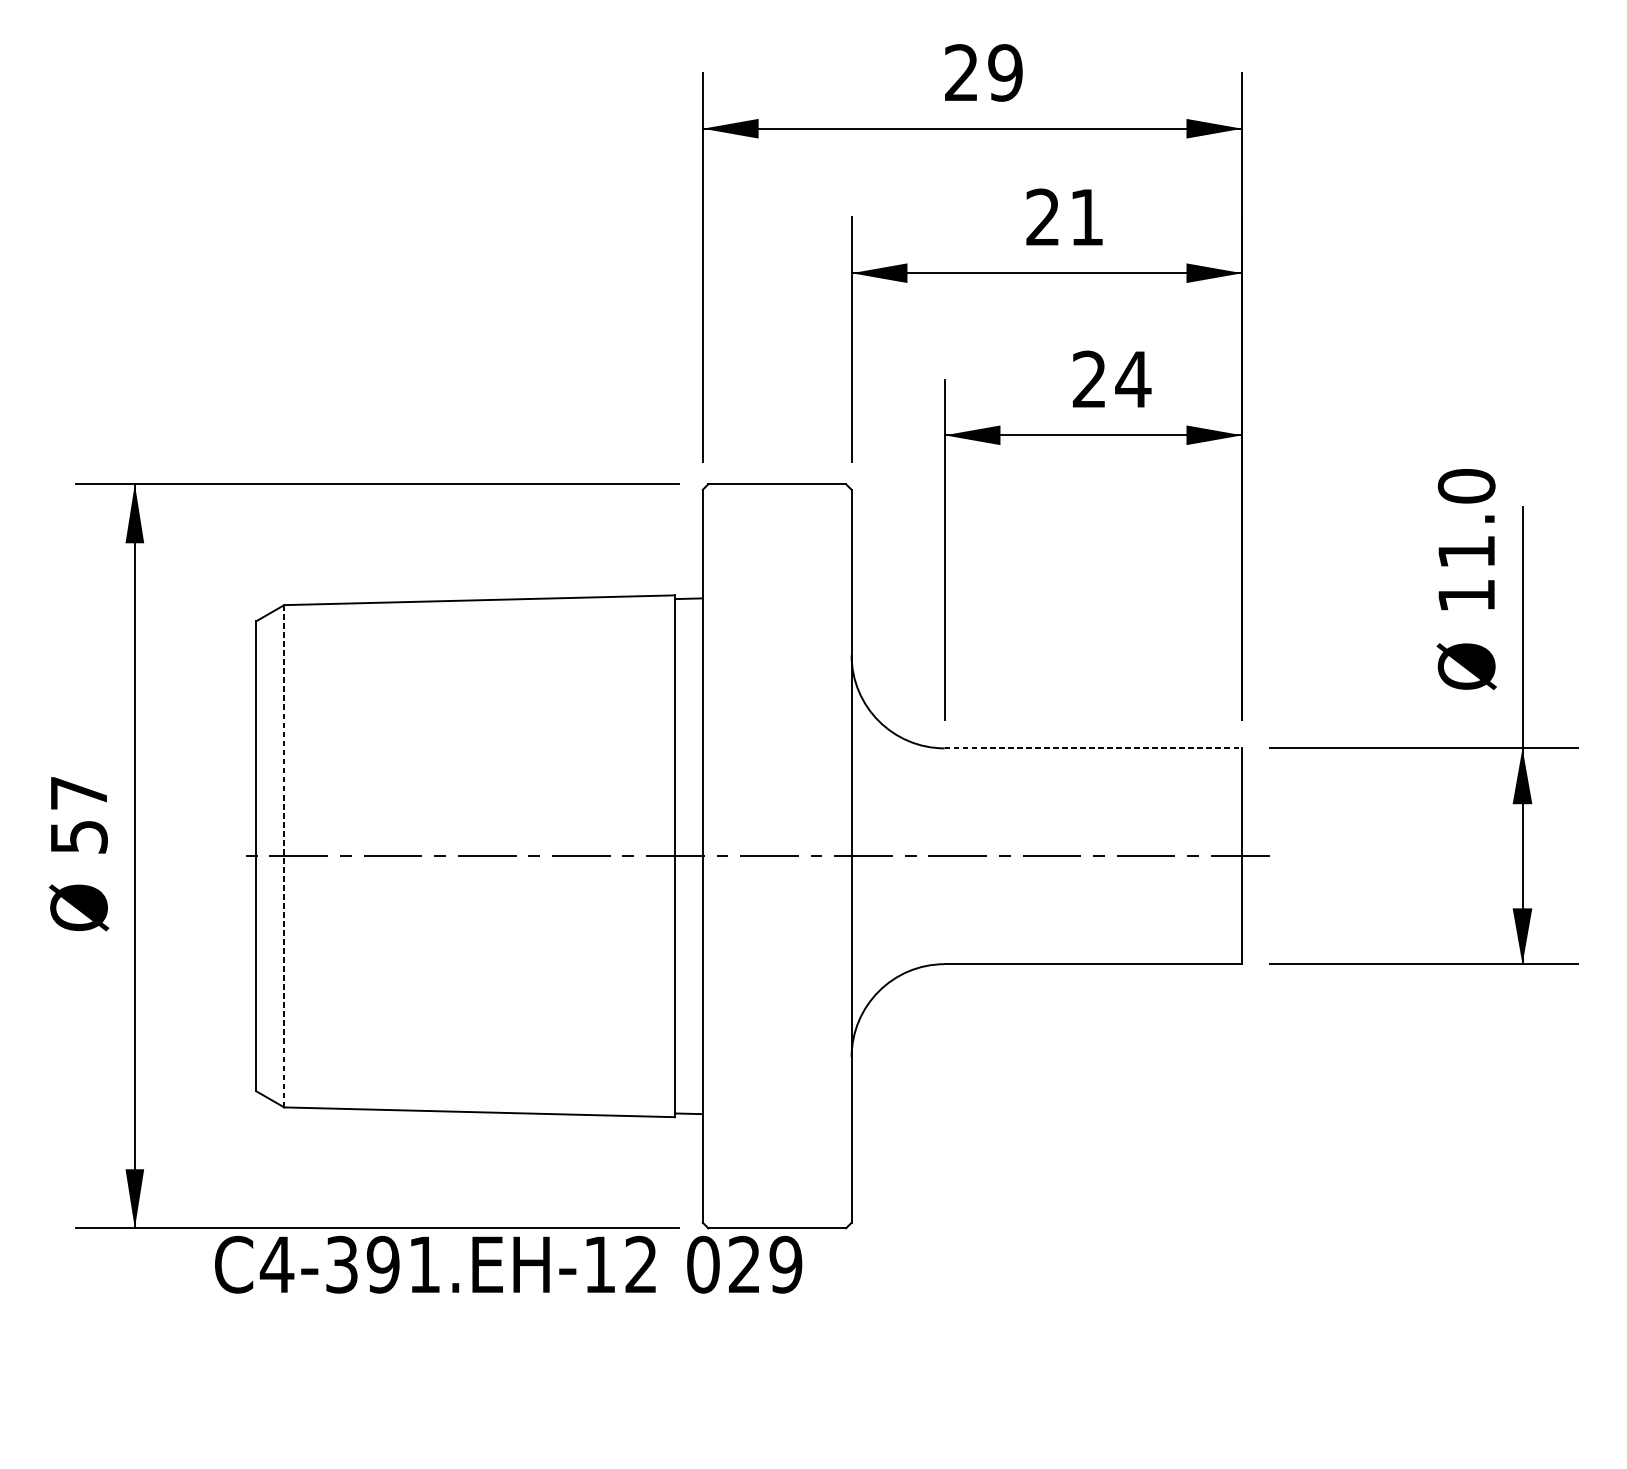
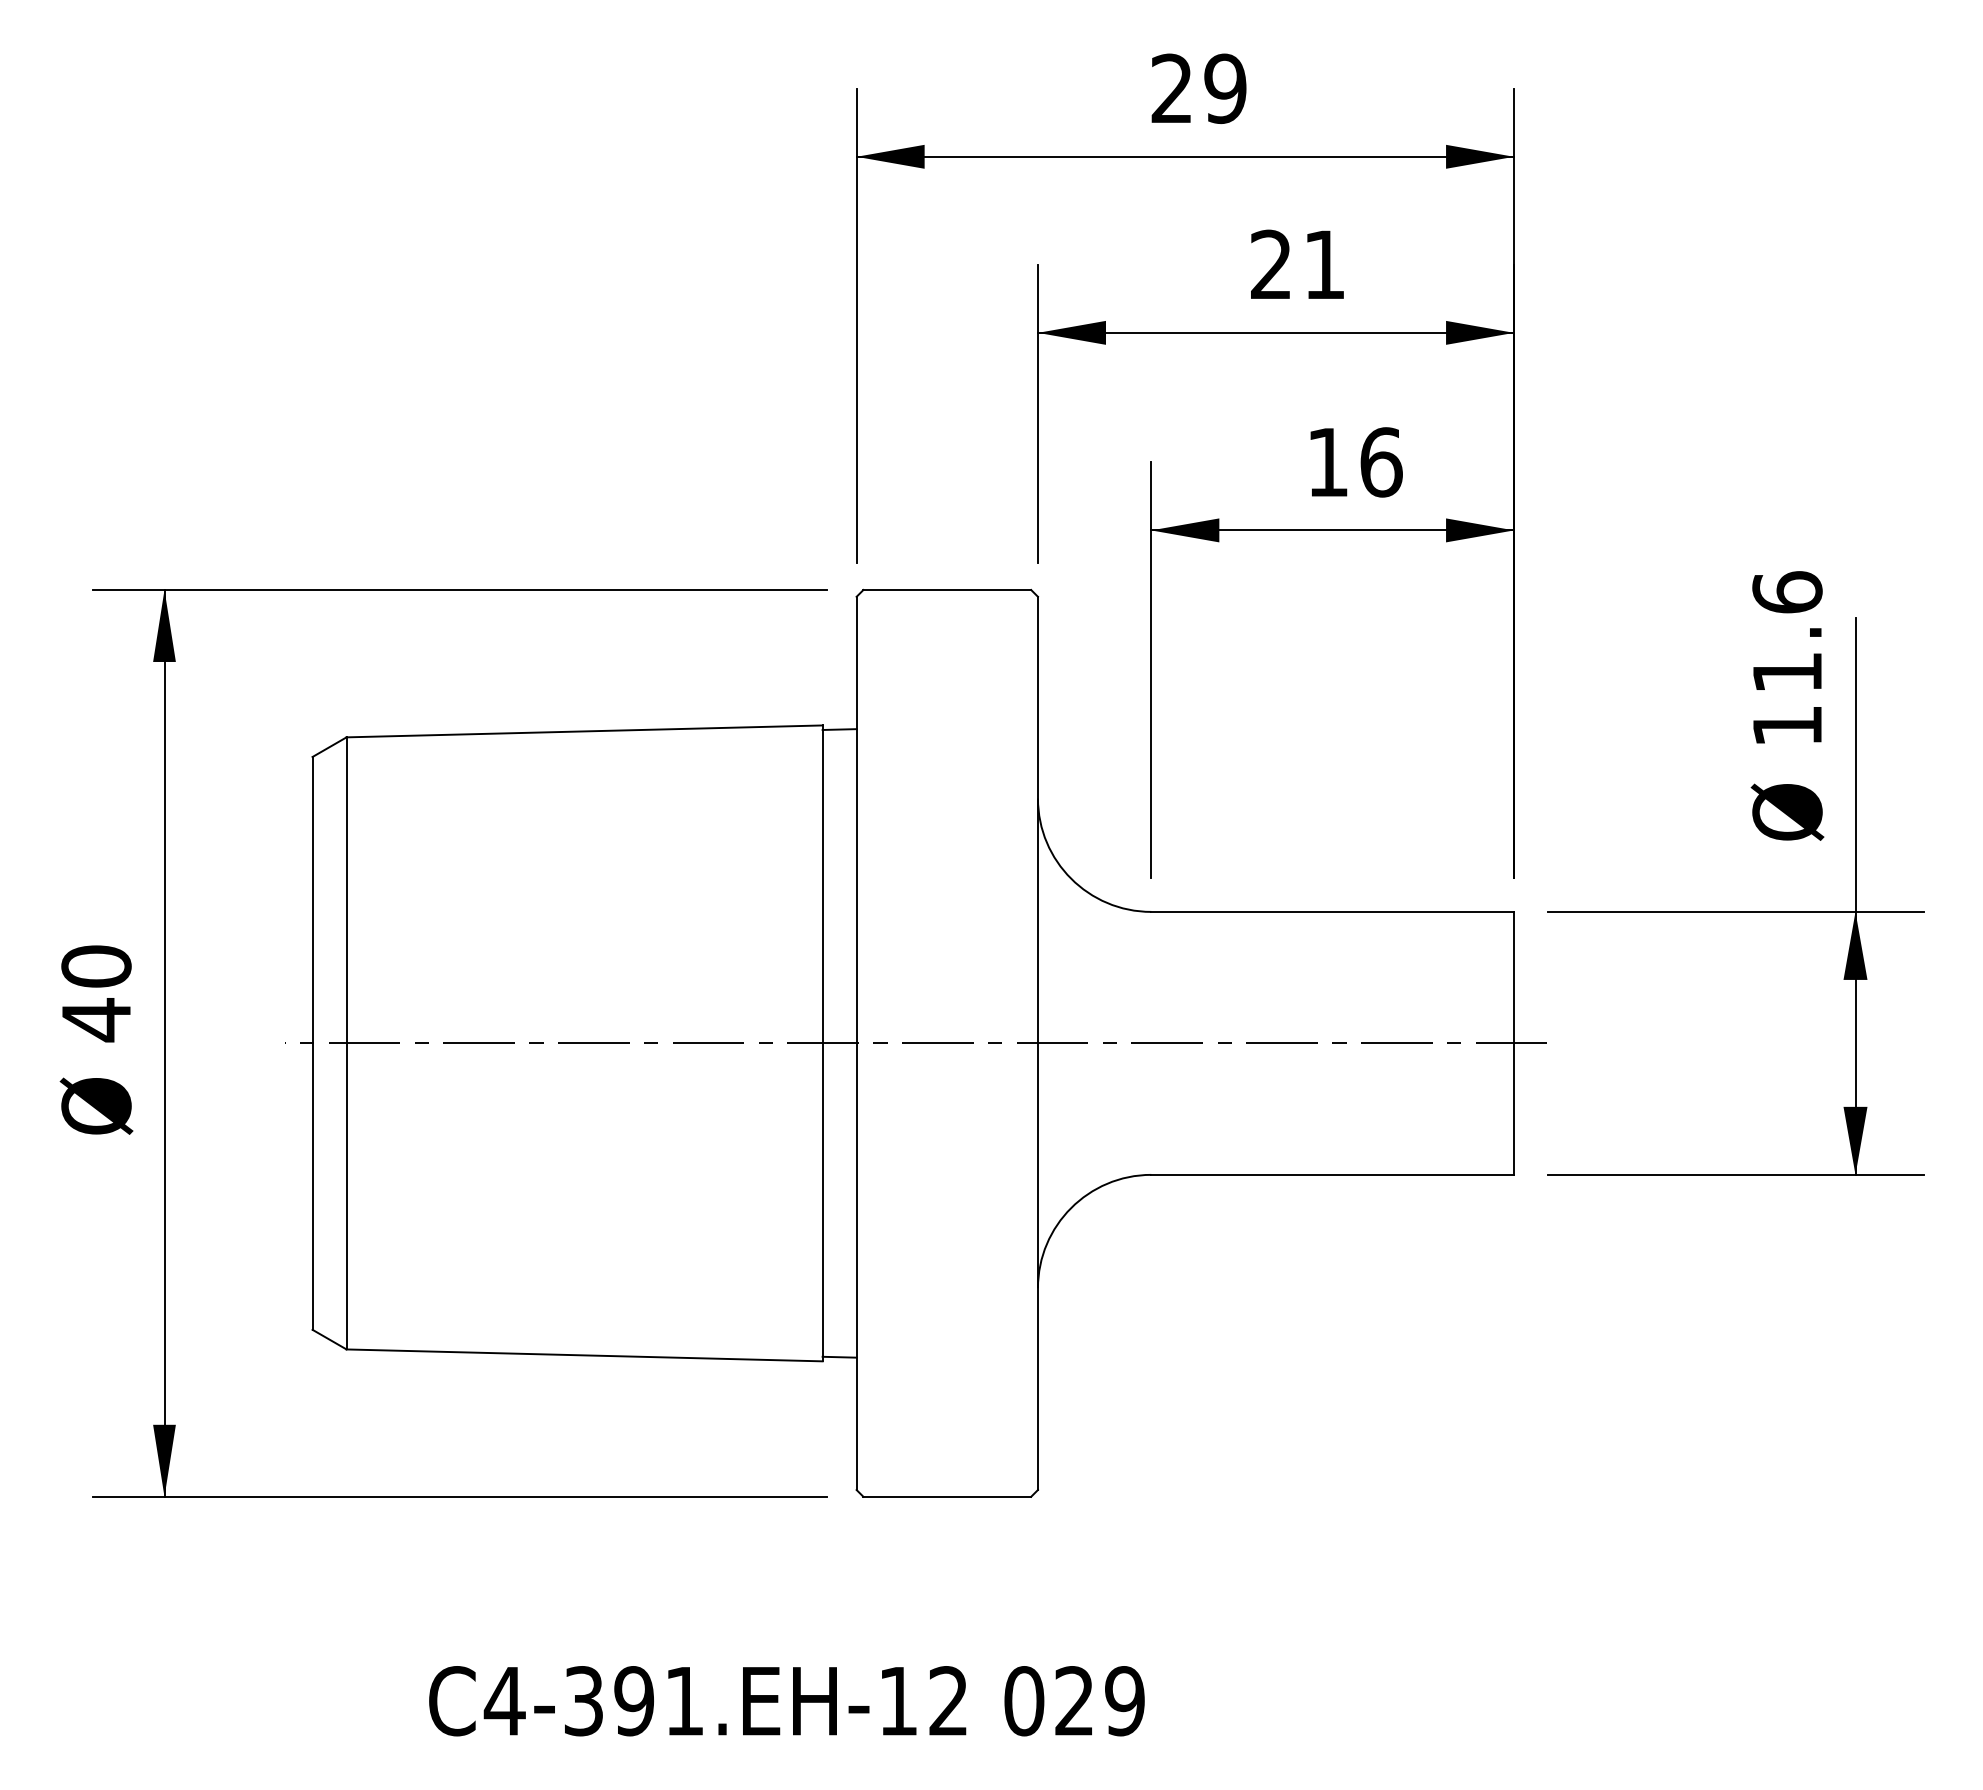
text: (1112, 379) -> (1355, 462), 24 -> 16
text: (1466, 486) -> (1787, 592), 11.0 -> 11.6
line: (1094, 748) -> (1333, 911), dashed -> solid
text: (79, 815) -> (96, 993), 57 -> 40
line: (284, 855) -> (346, 1042), dashed -> solid
text: (508, 1265) -> (786, 1701), moved

